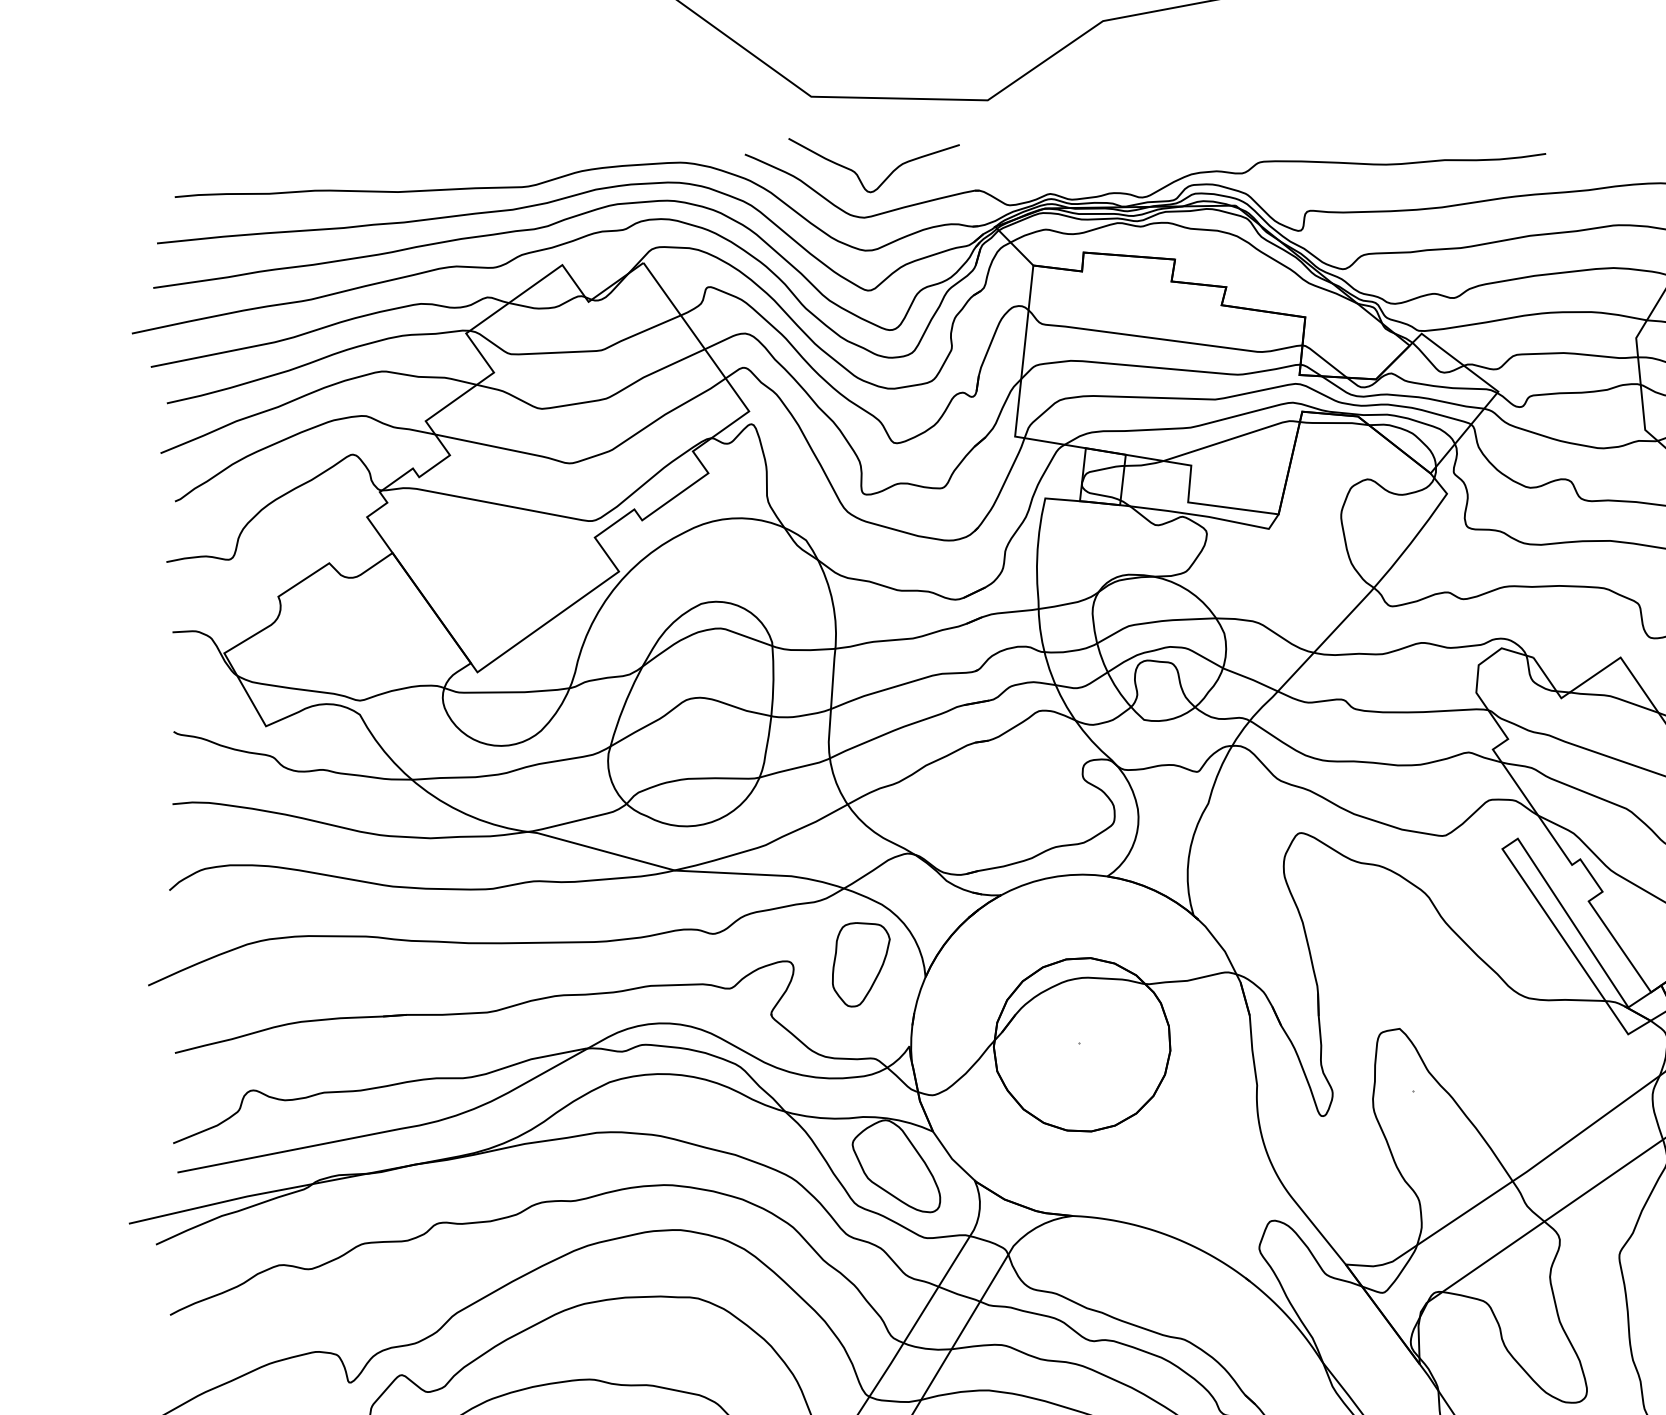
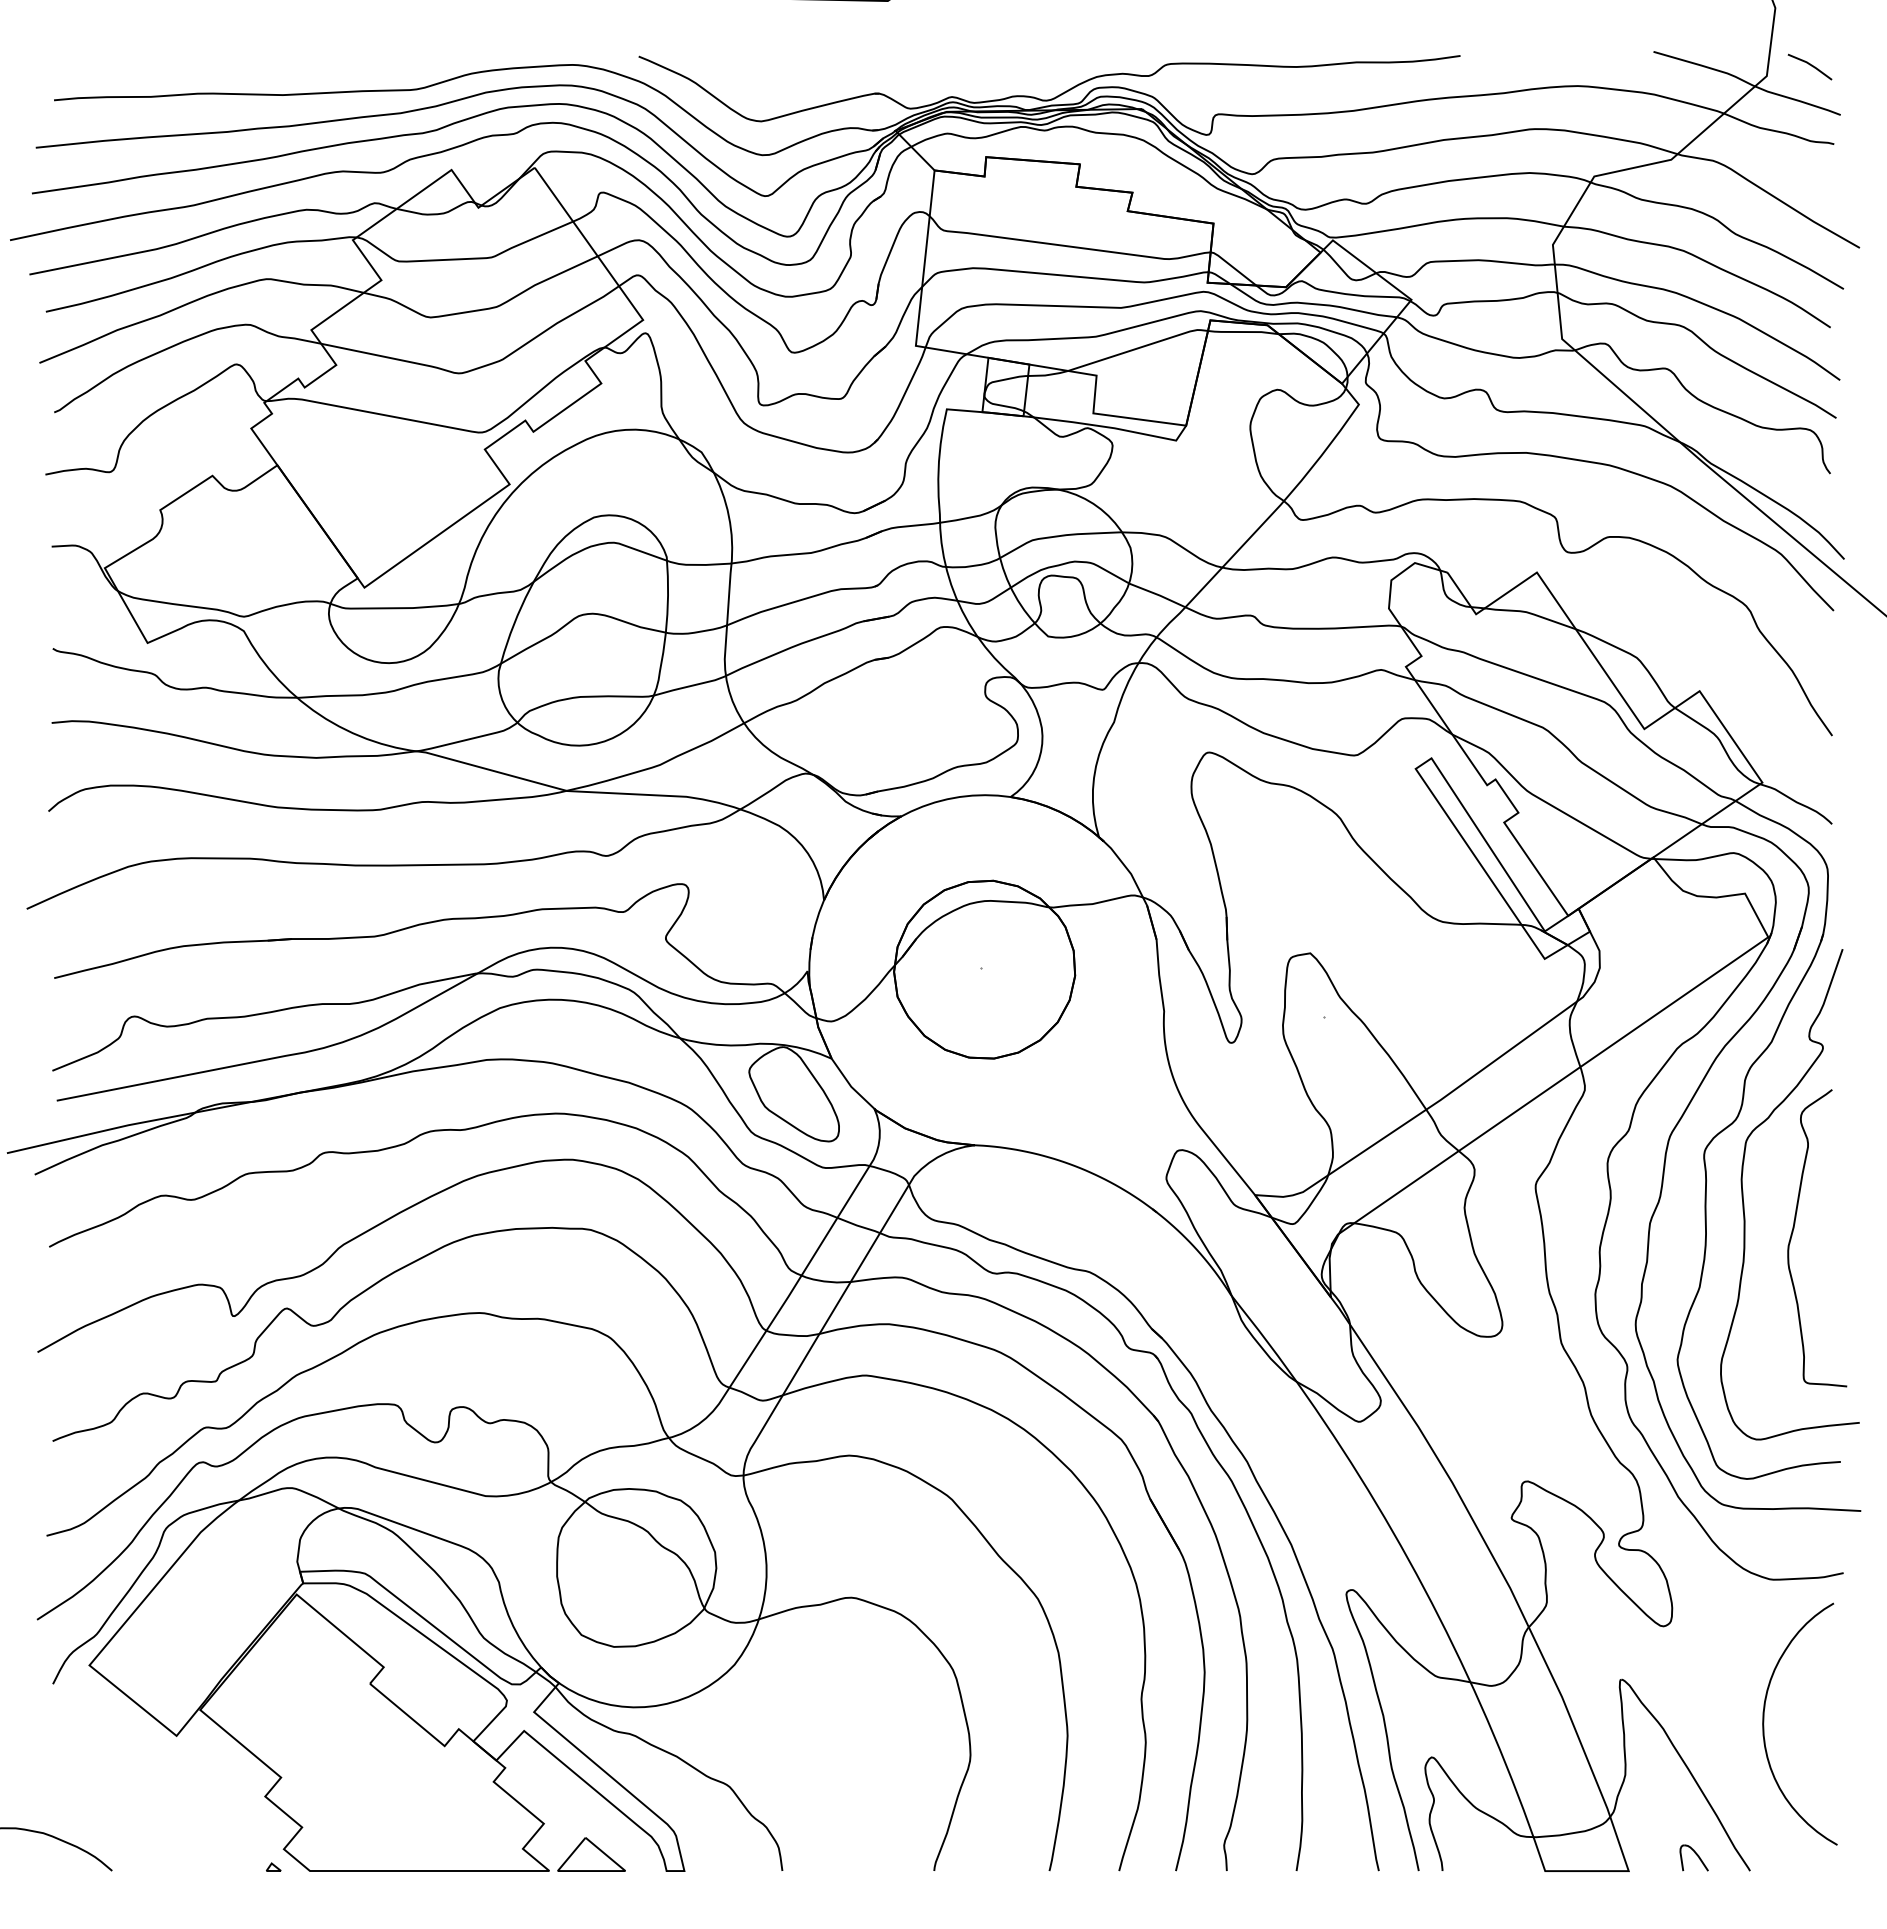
curve: (887, 176) -> (784, 79), removed
part: (861, 964) -> (758, 887), removed

